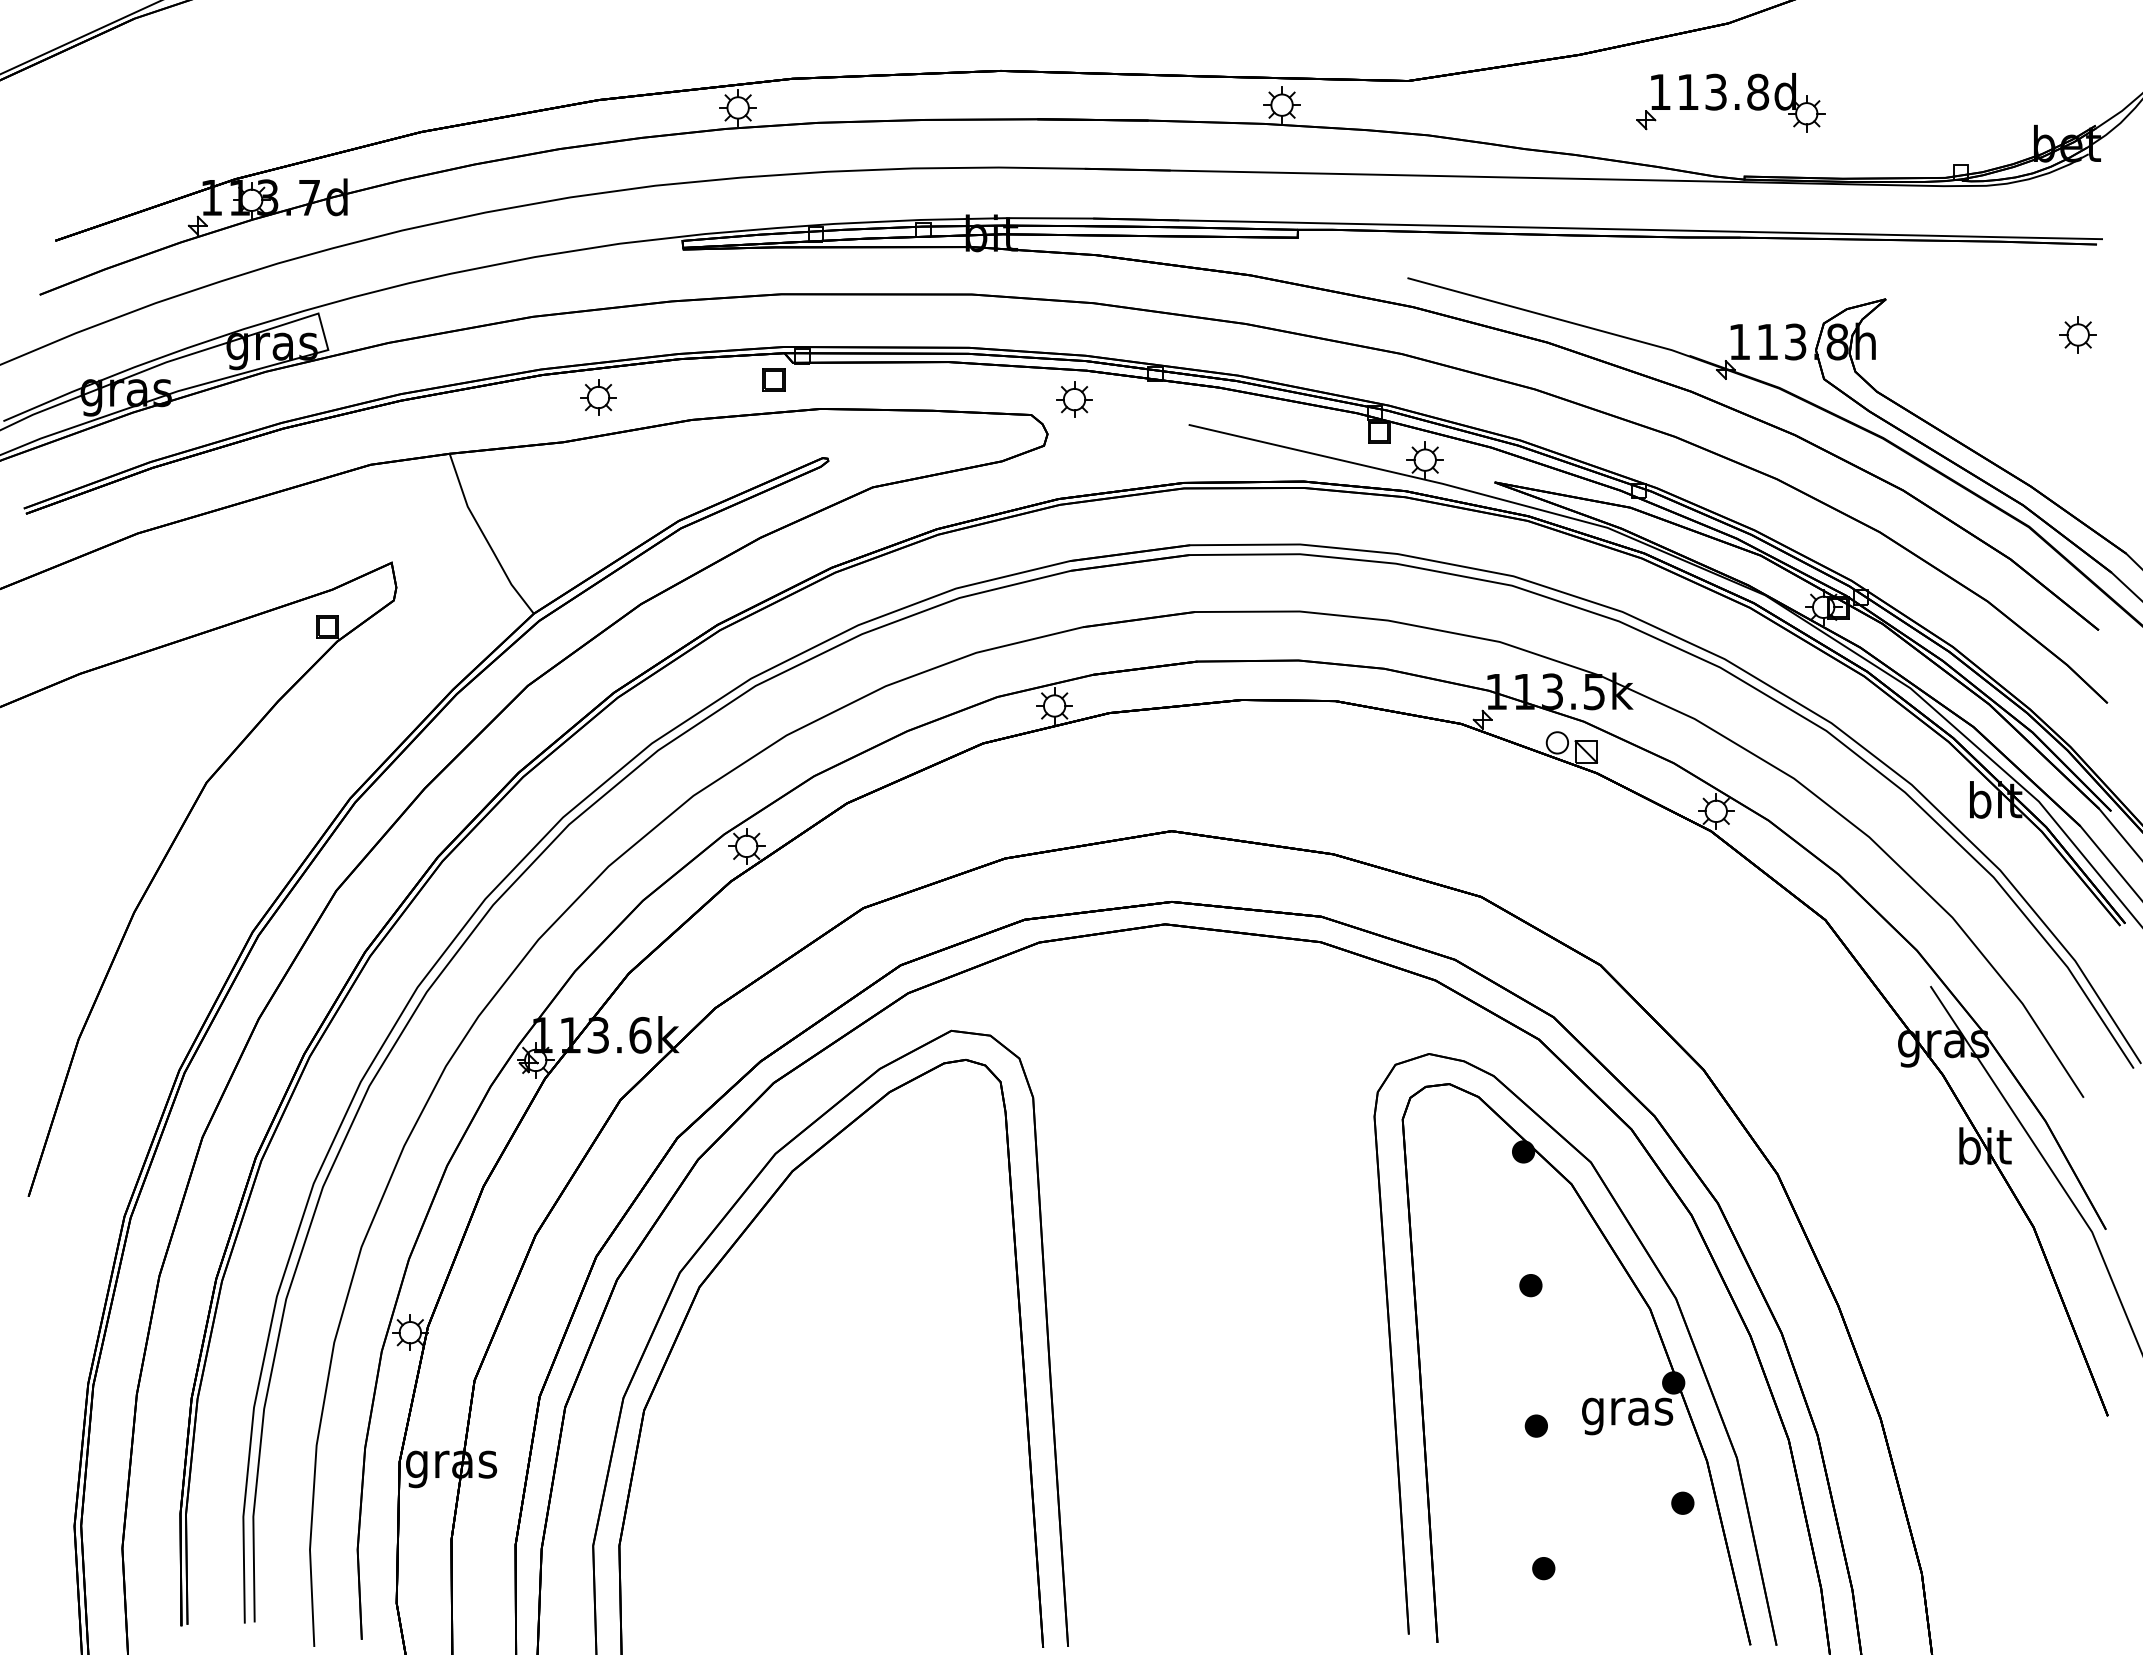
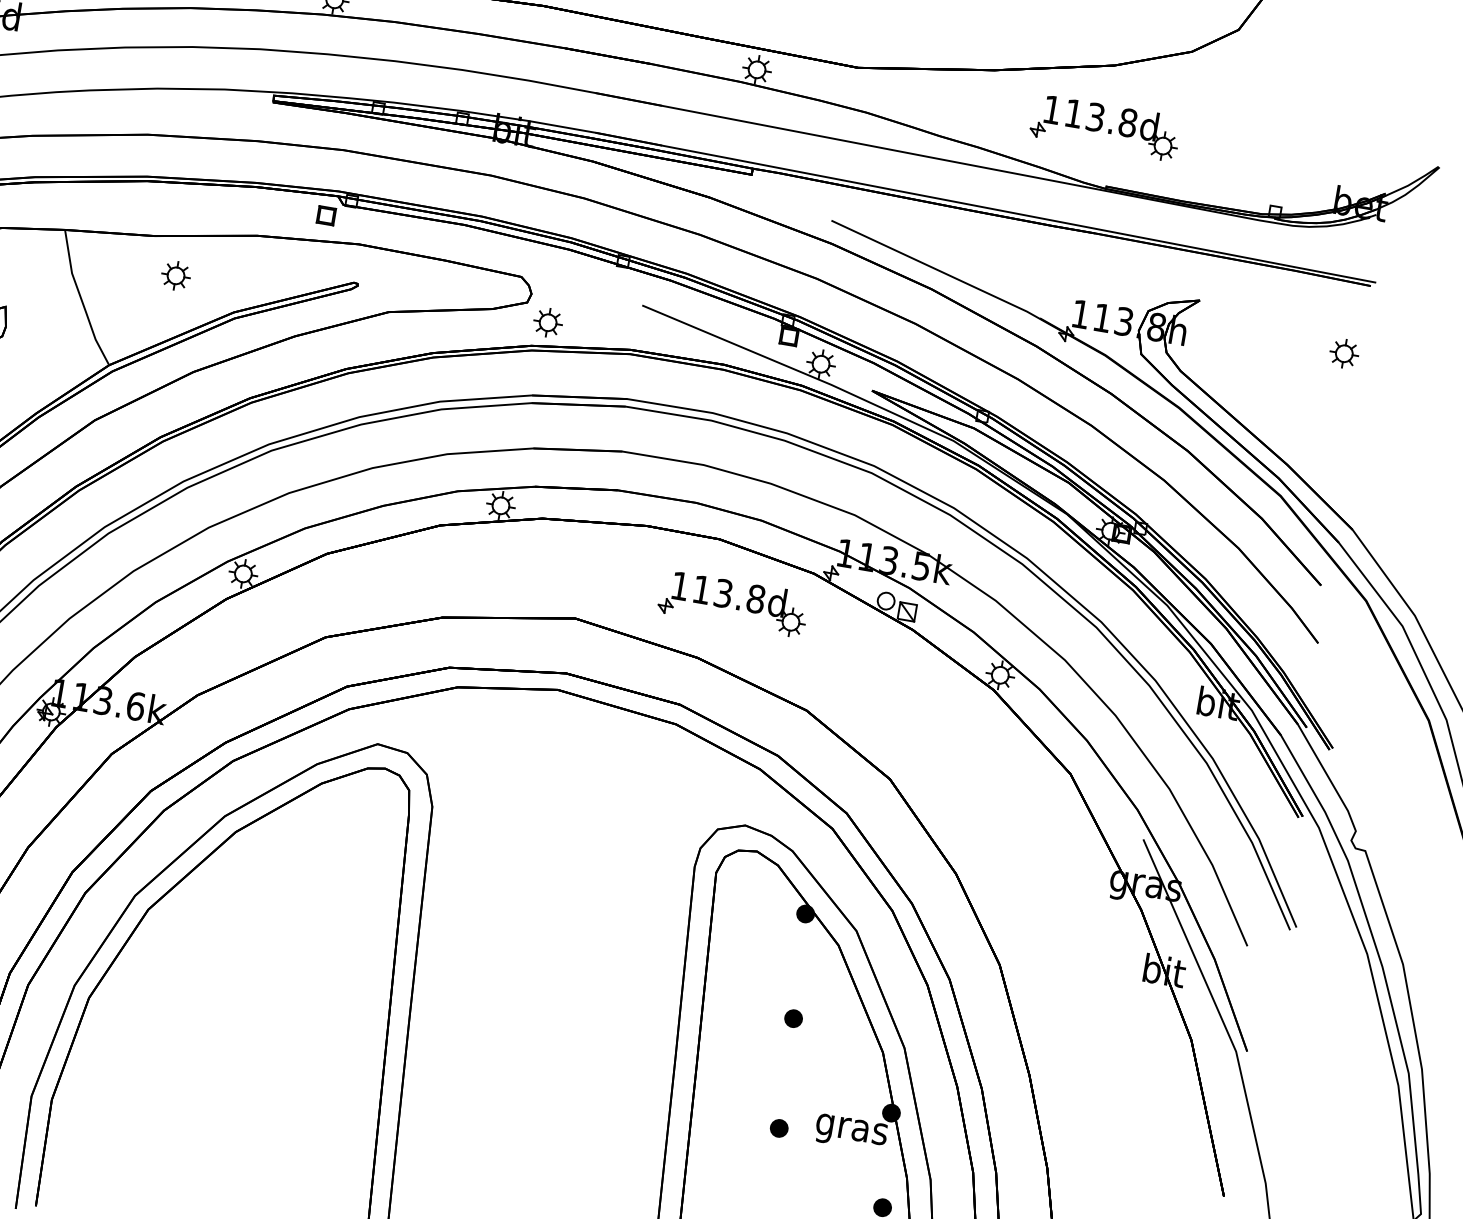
part: (598, 397) -> (176, 275), moved
part: (1074, 399) -> (548, 322), moved
part: (1366, 778) -> (733, 603), added

